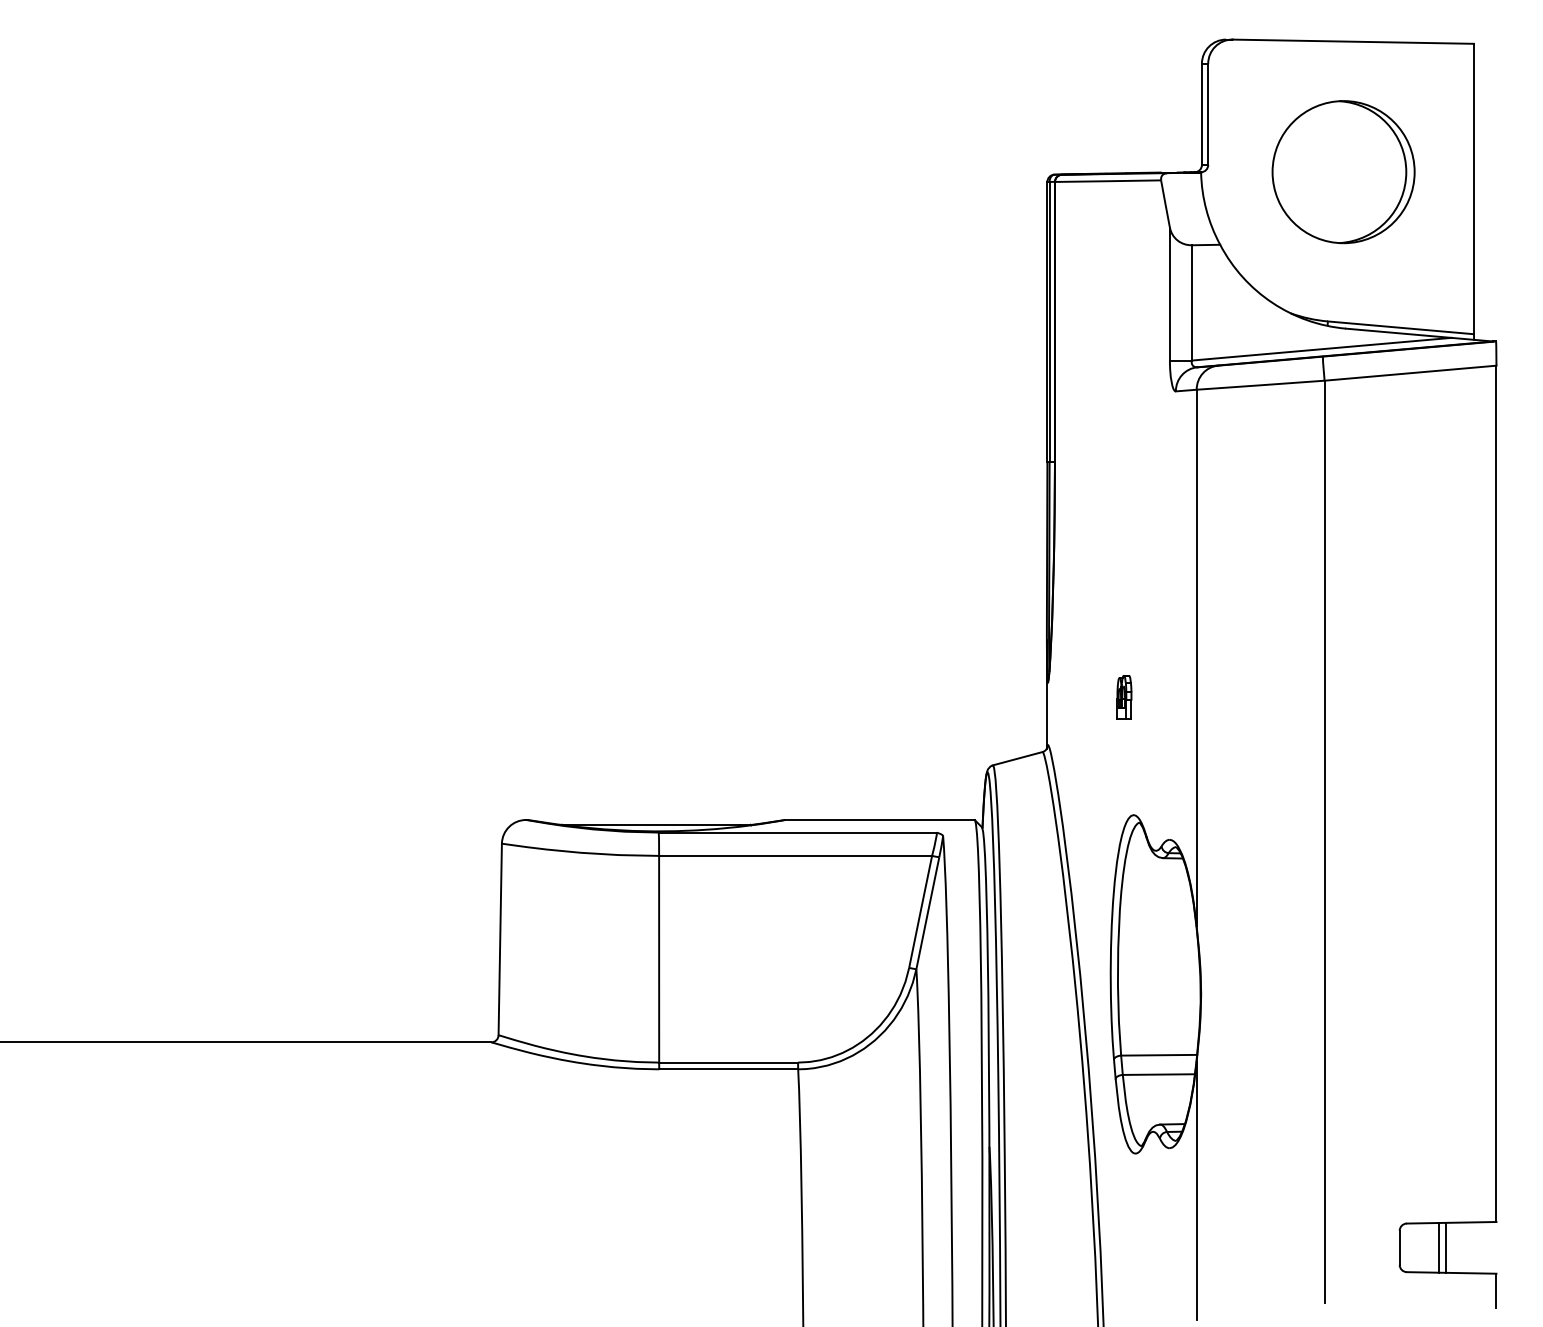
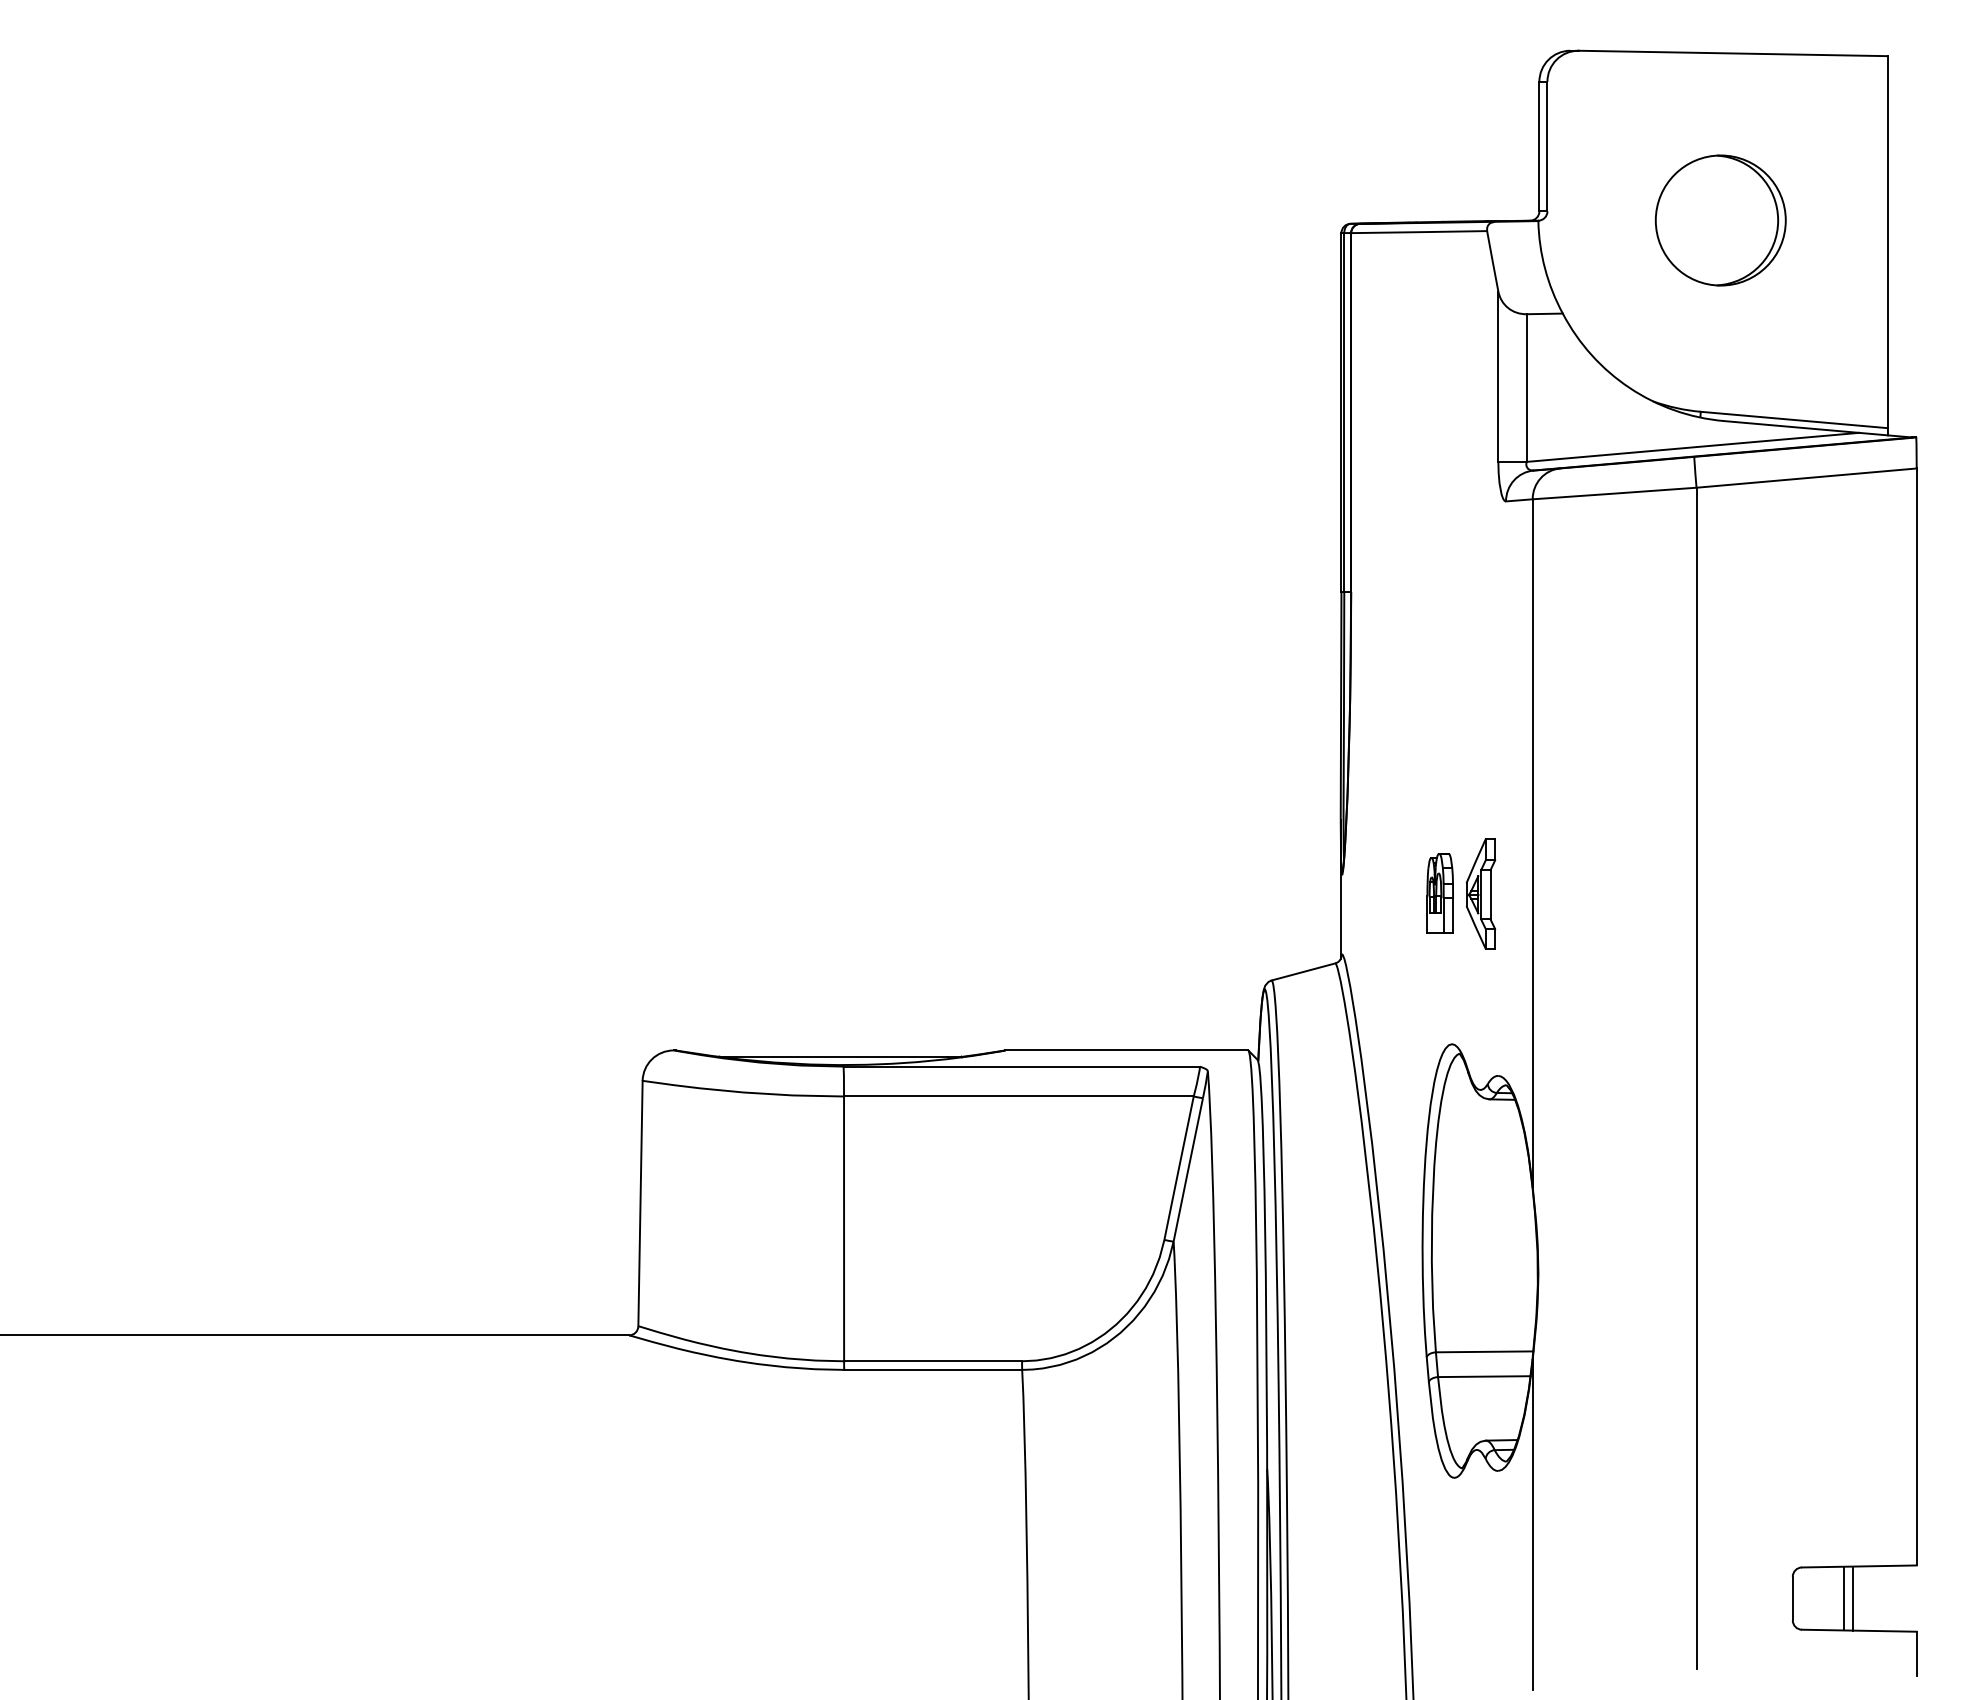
part: (1343, 172) -> (1720, 220), size x0.71
part: (1123, 697) -> (1439, 893), size x1.43
part: (1155, 697) -> (1480, 893), added

